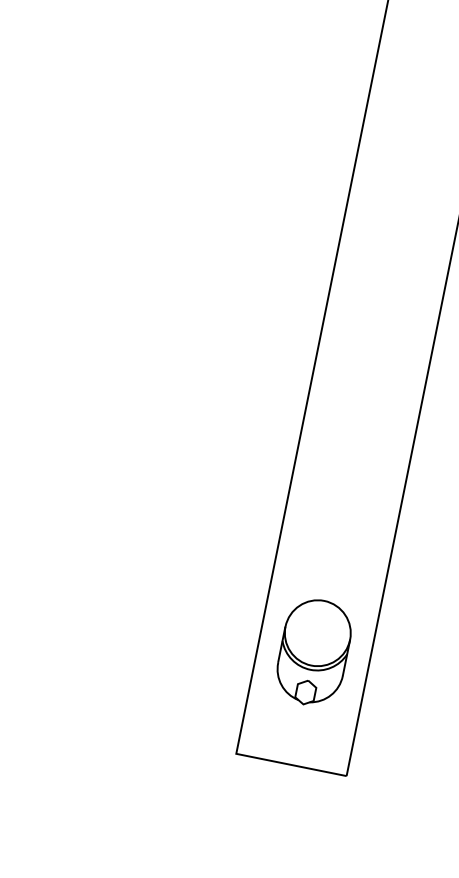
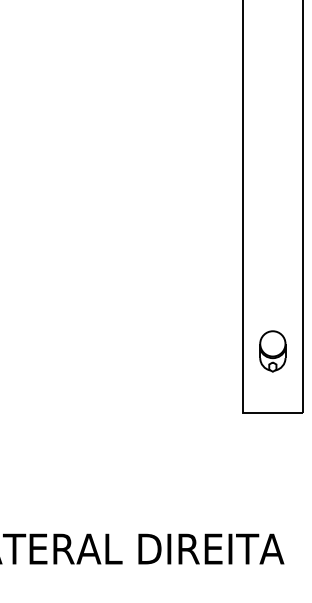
part: (313, 652) -> (272, 351), size x0.71

